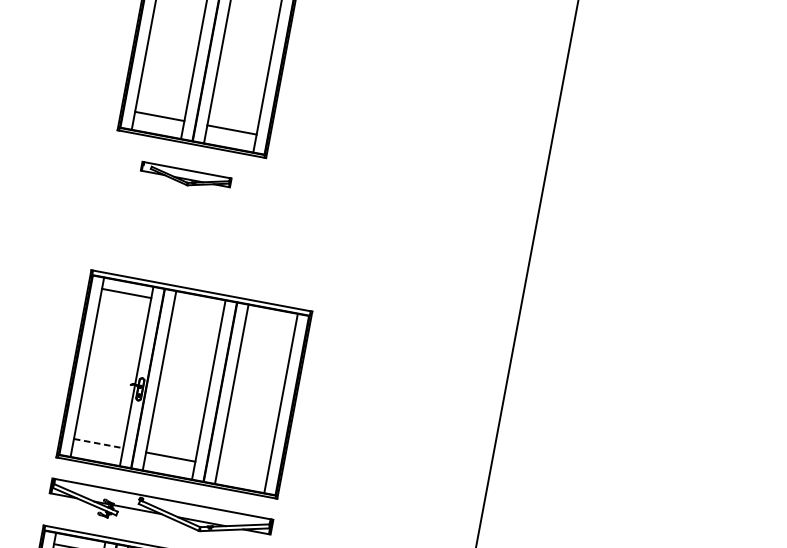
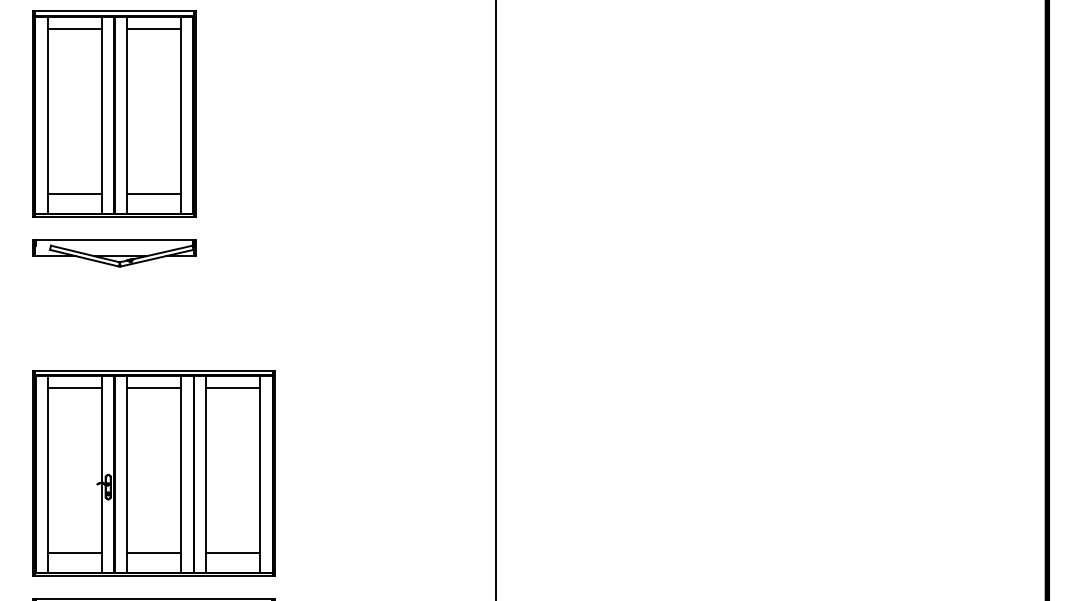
part: (185, 177) -> (114, 253), size x1.67
line: (199, 307) -> (154, 388), added
line: (271, 320) -> (233, 388), added
line: (99, 443) -> (75, 552), dashed -> solid
line: (243, 470) -> (233, 552), added

